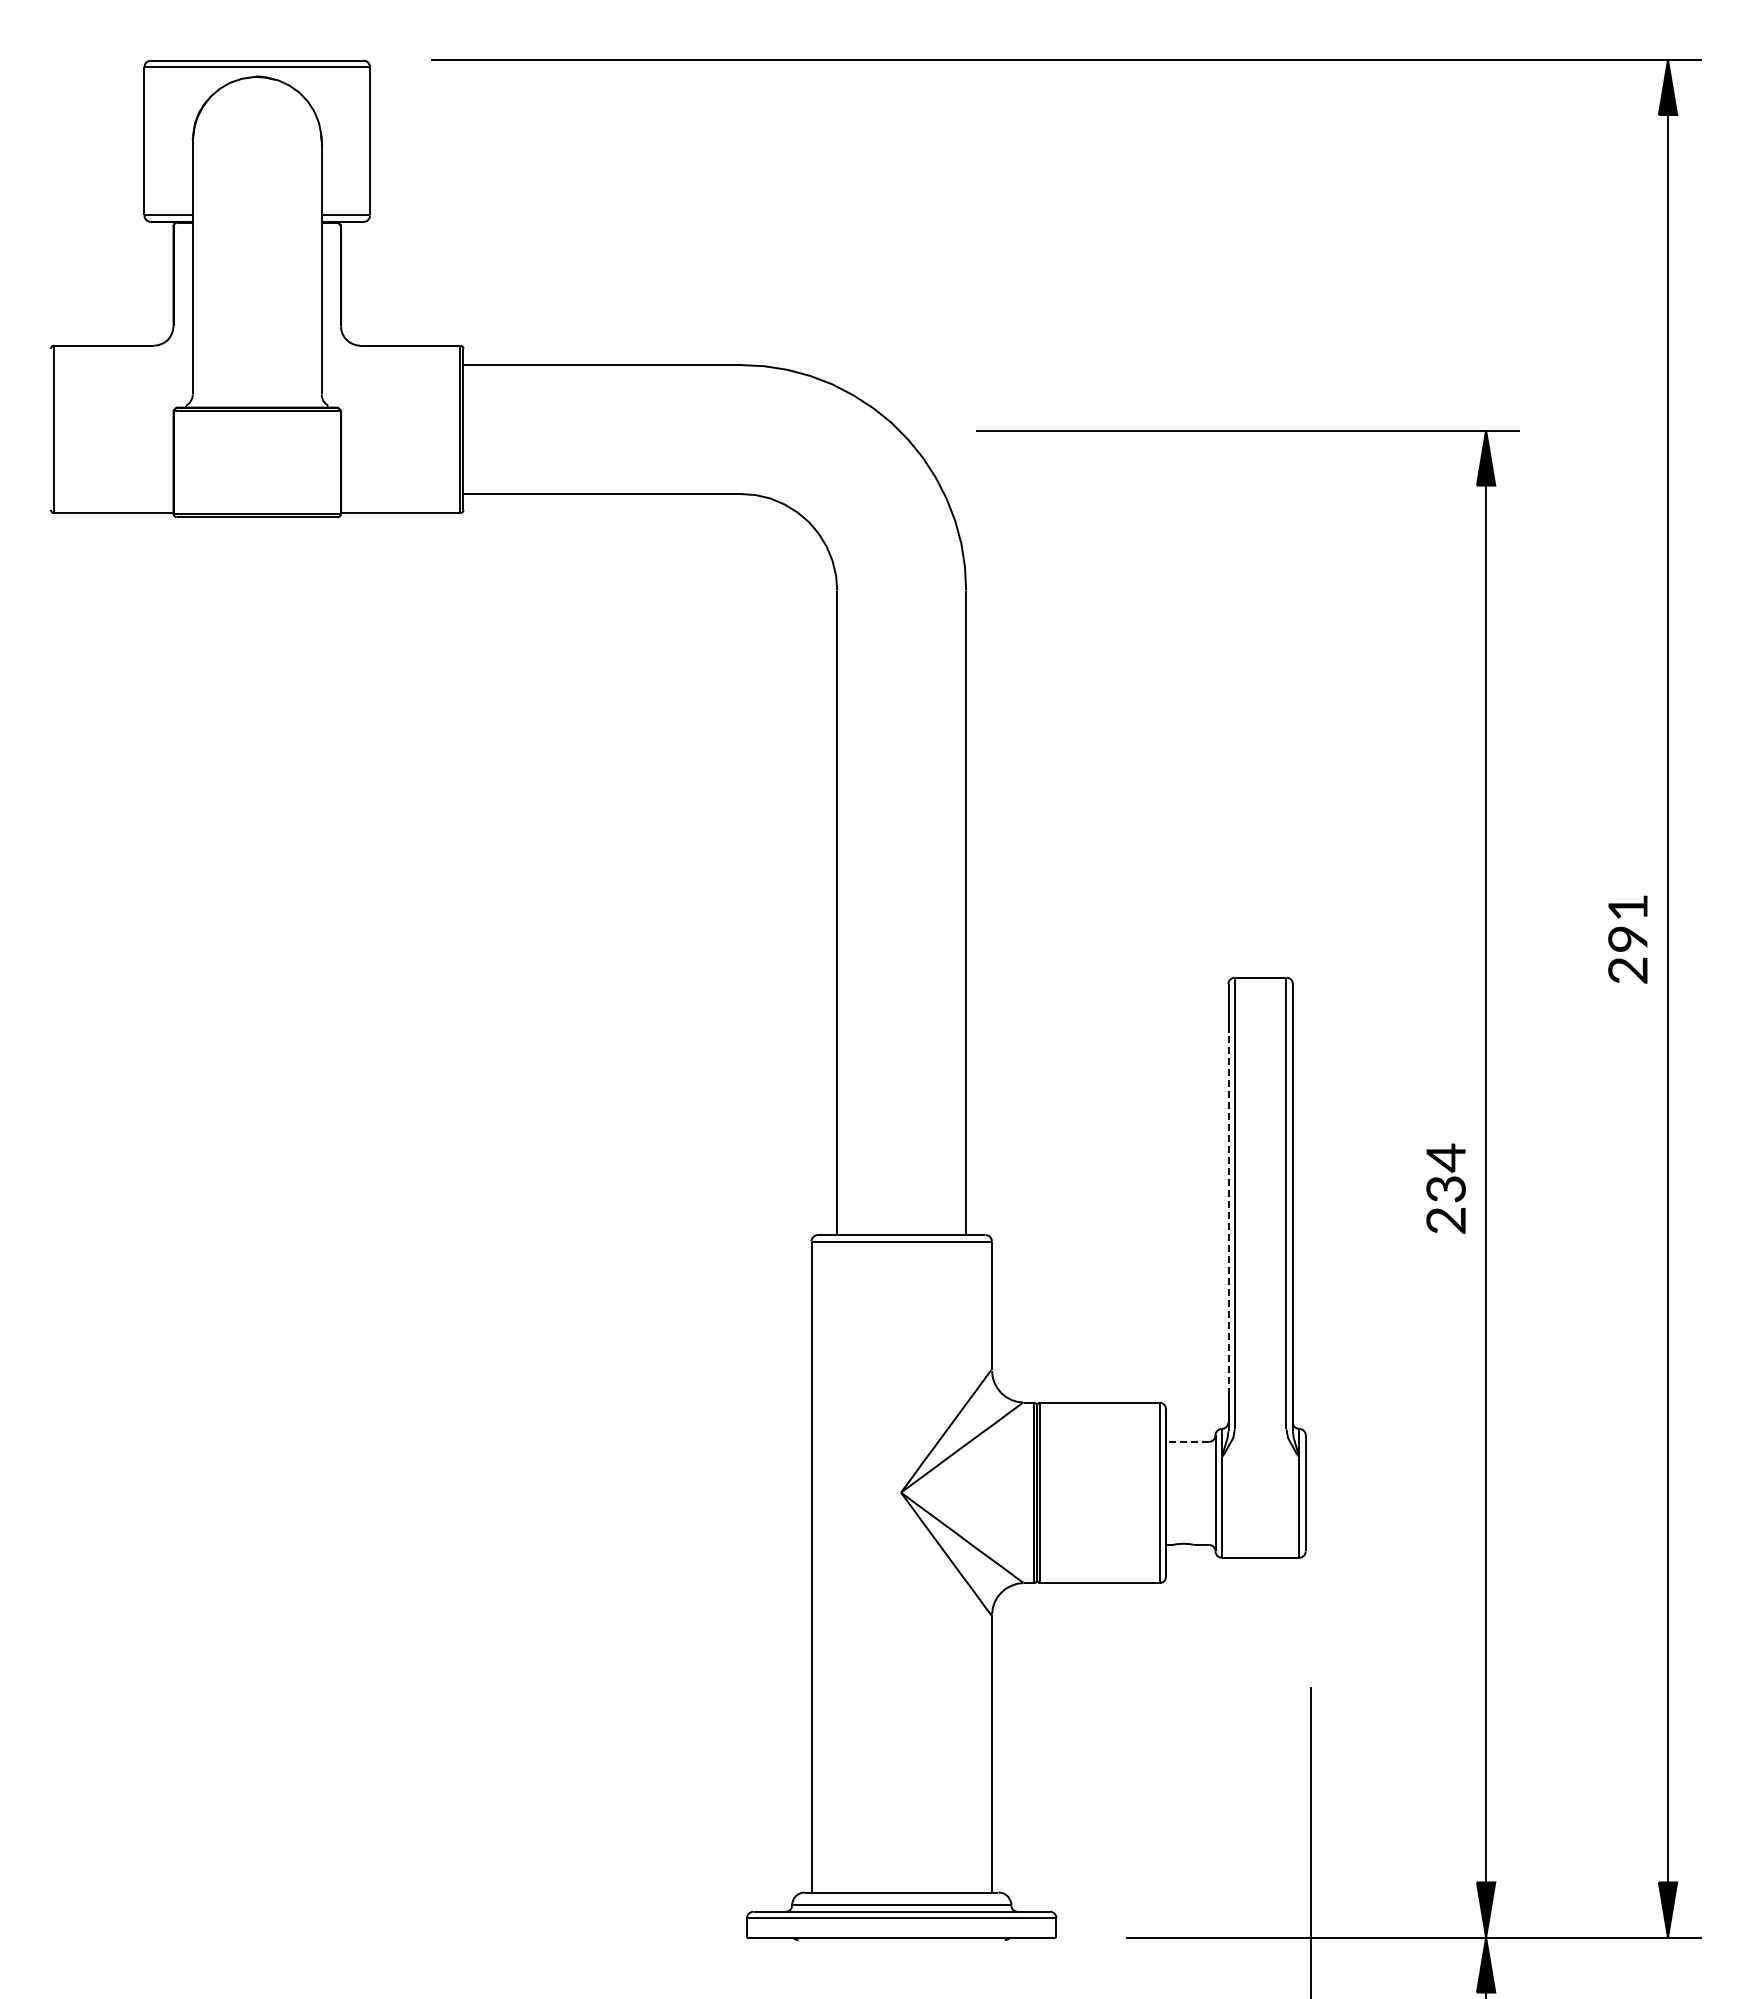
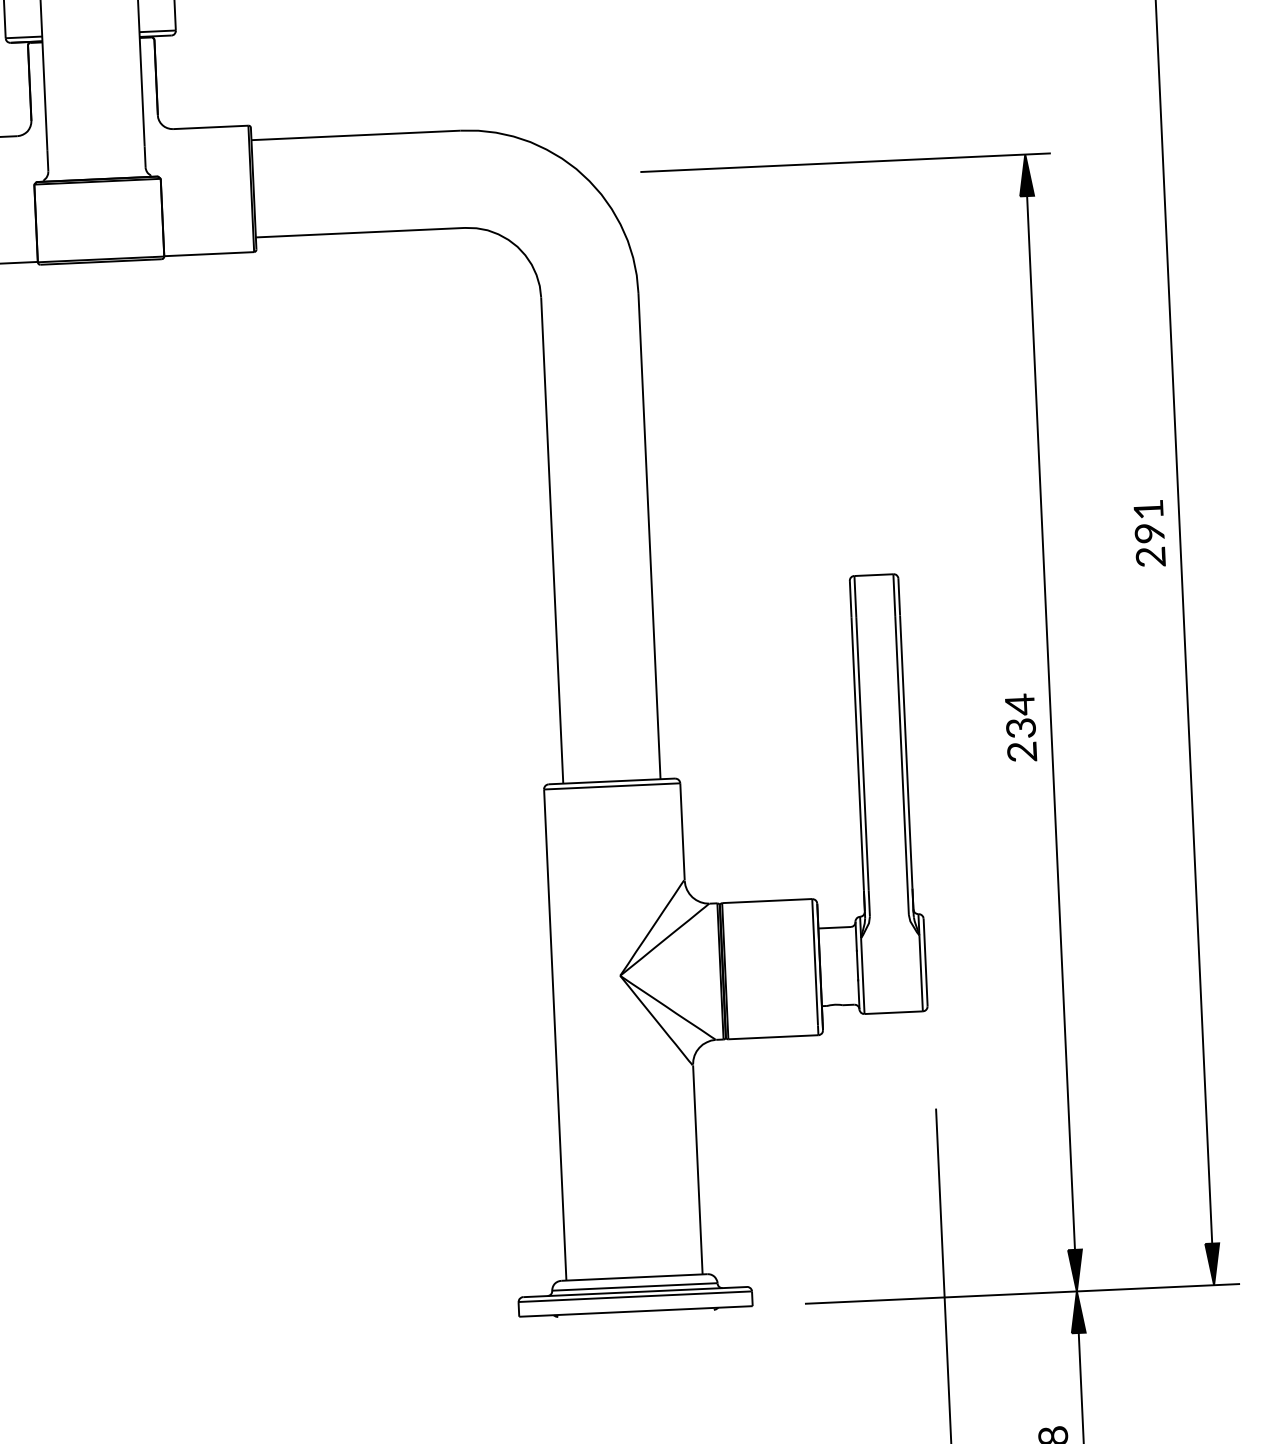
line: (1228, 1213) -> (857, 754), dashed -> solid
line: (1187, 1441) -> (834, 927), dashed -> solid

